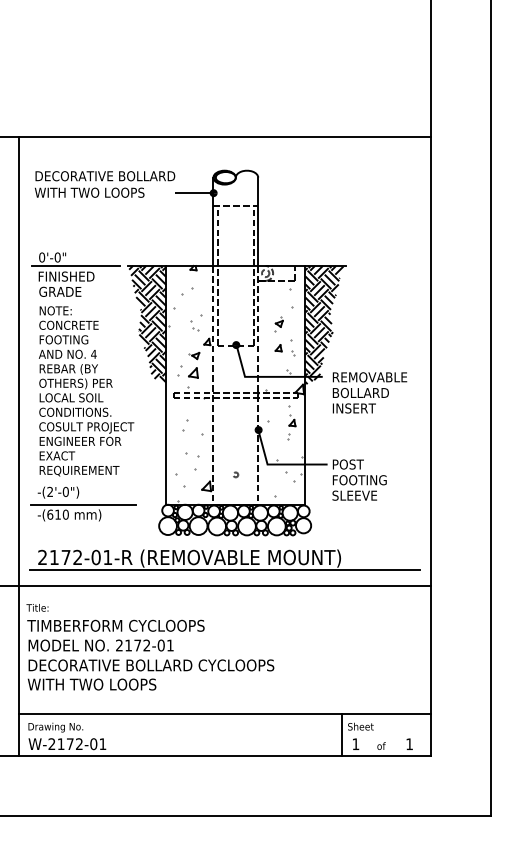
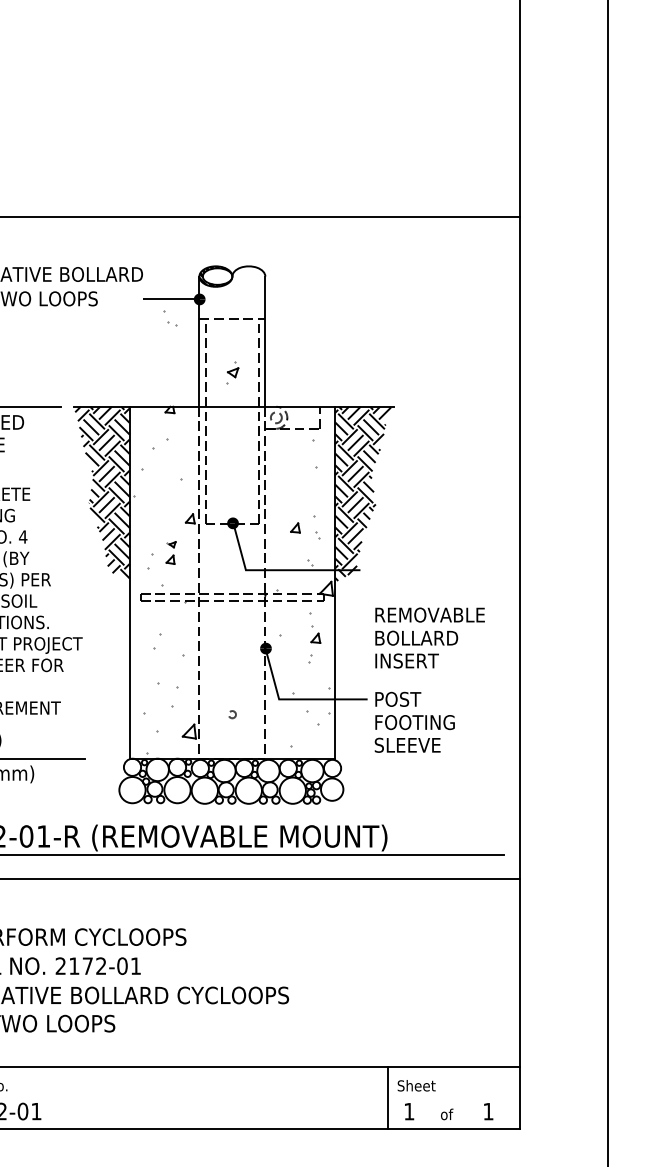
part: (278, 324) -> (231, 373), moved
part: (194, 325) -> (169, 317), moved
part: (194, 364) -> (171, 551), size x0.6
text: (369, 392) -> (429, 637), moved

